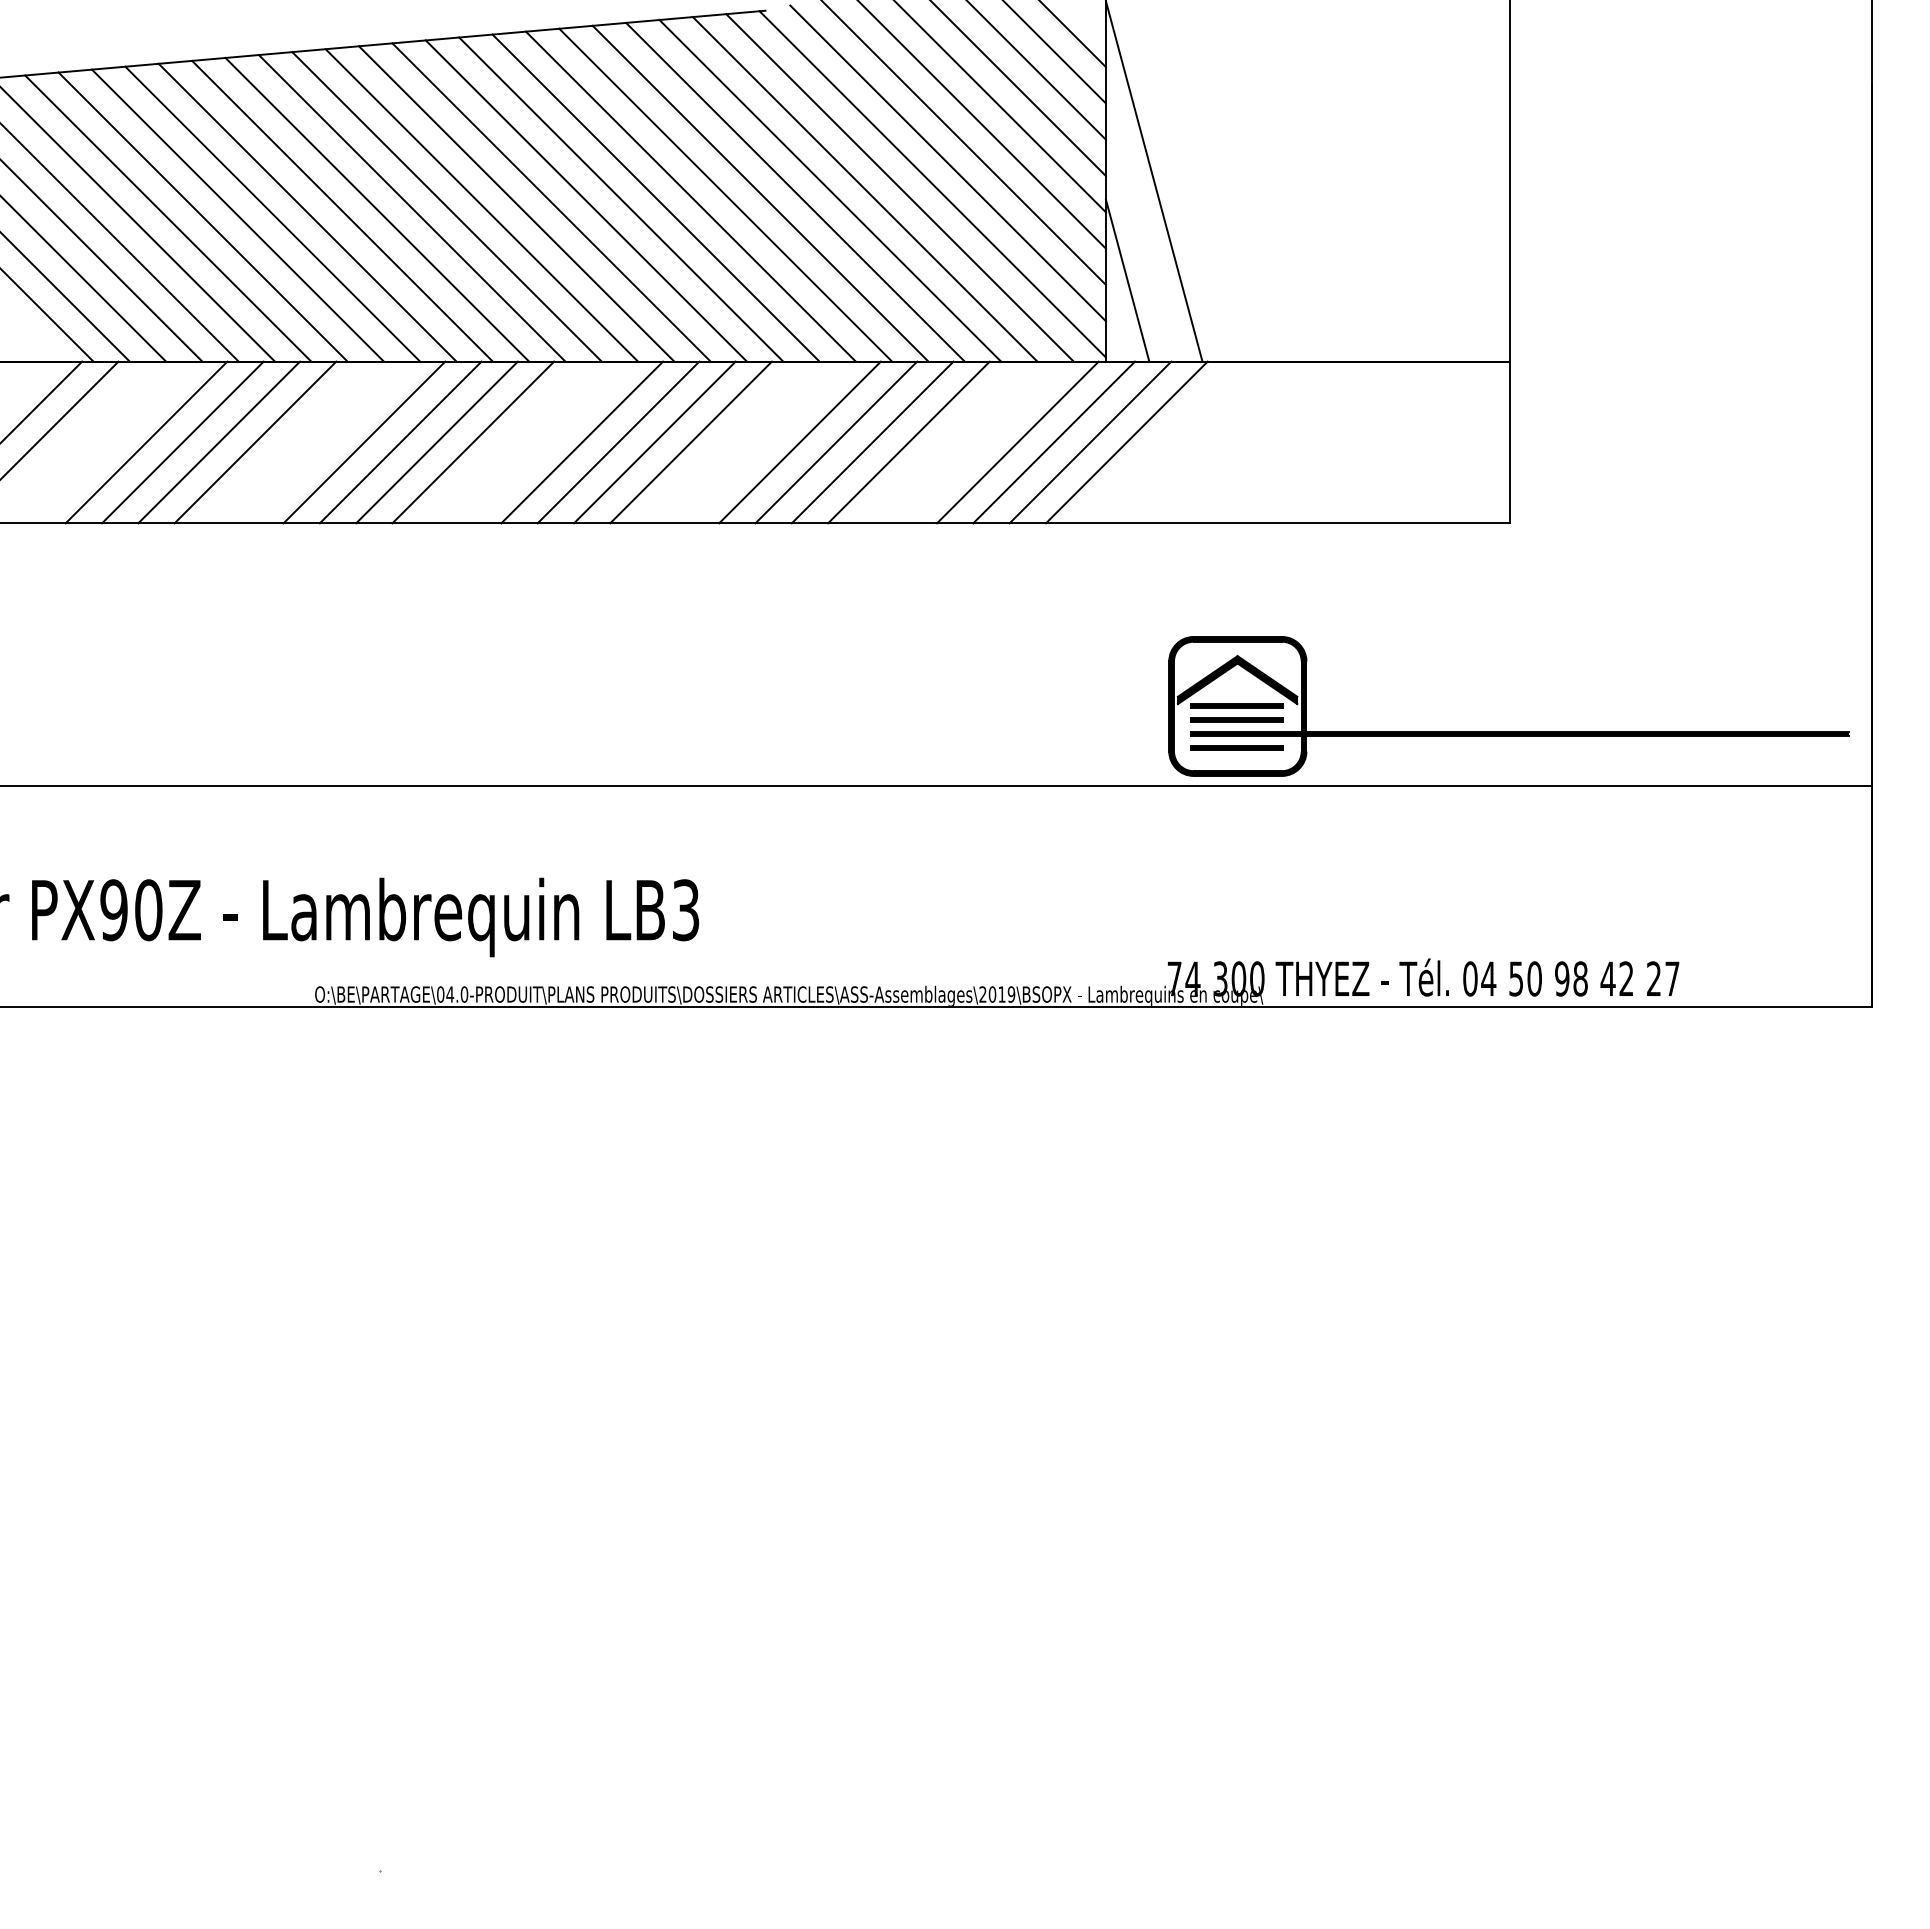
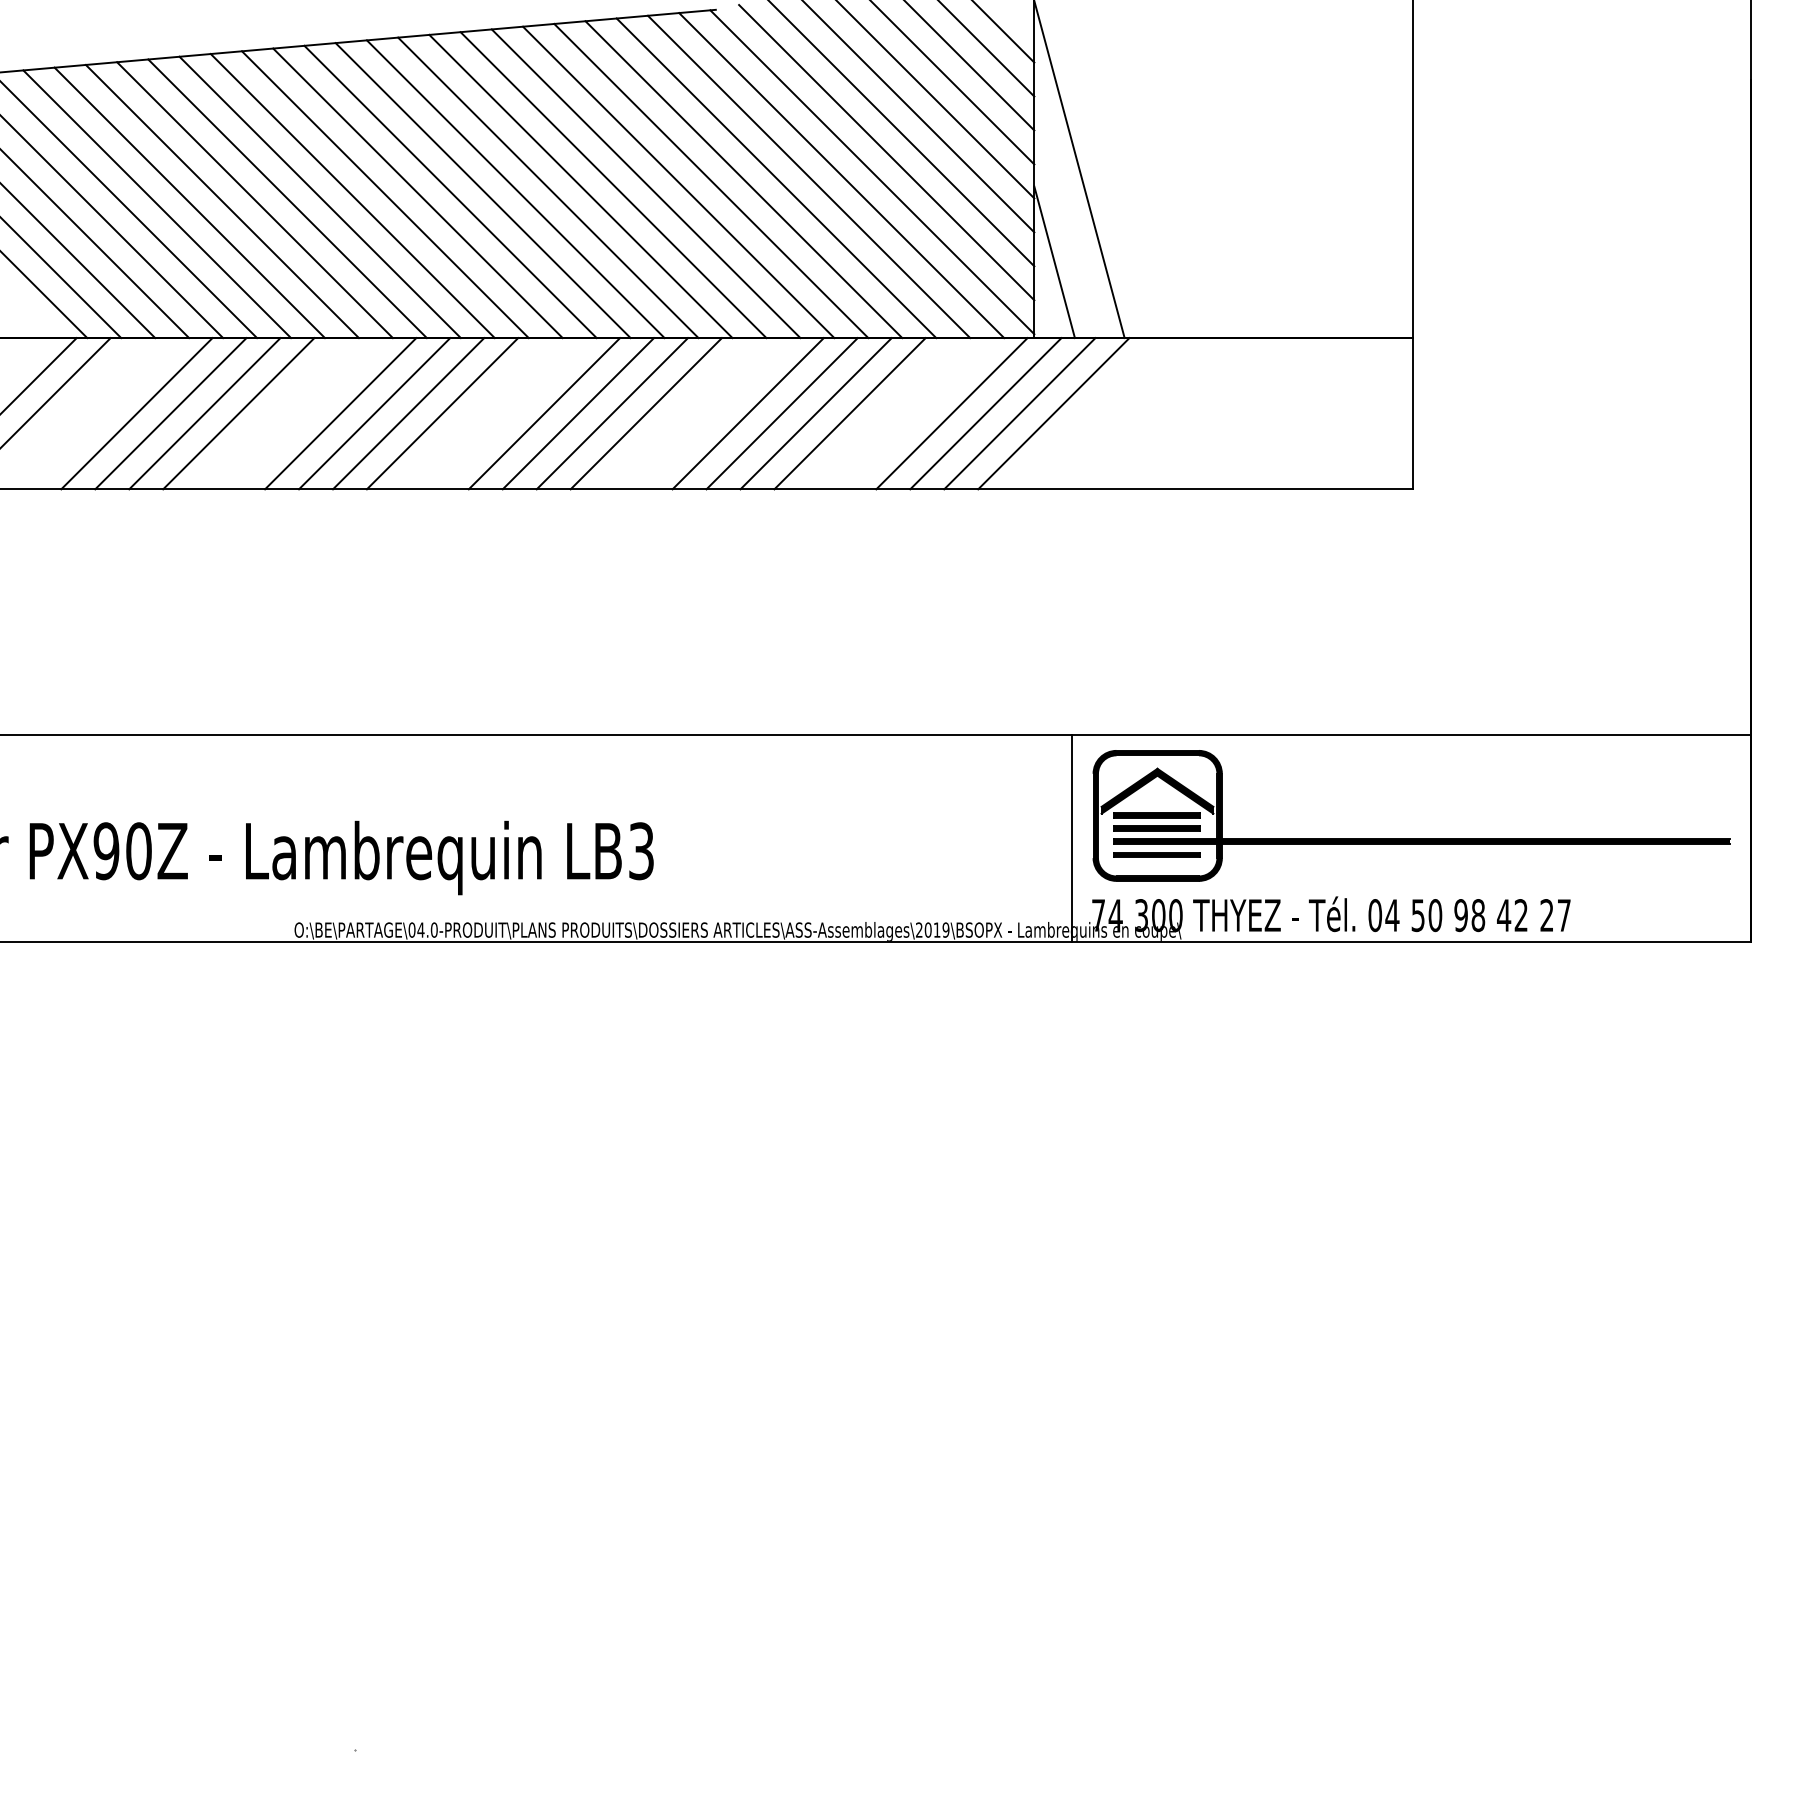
part: (1508, 731) -> (1410, 839), moved
line: (1146, 896) -> (1072, 838), added

